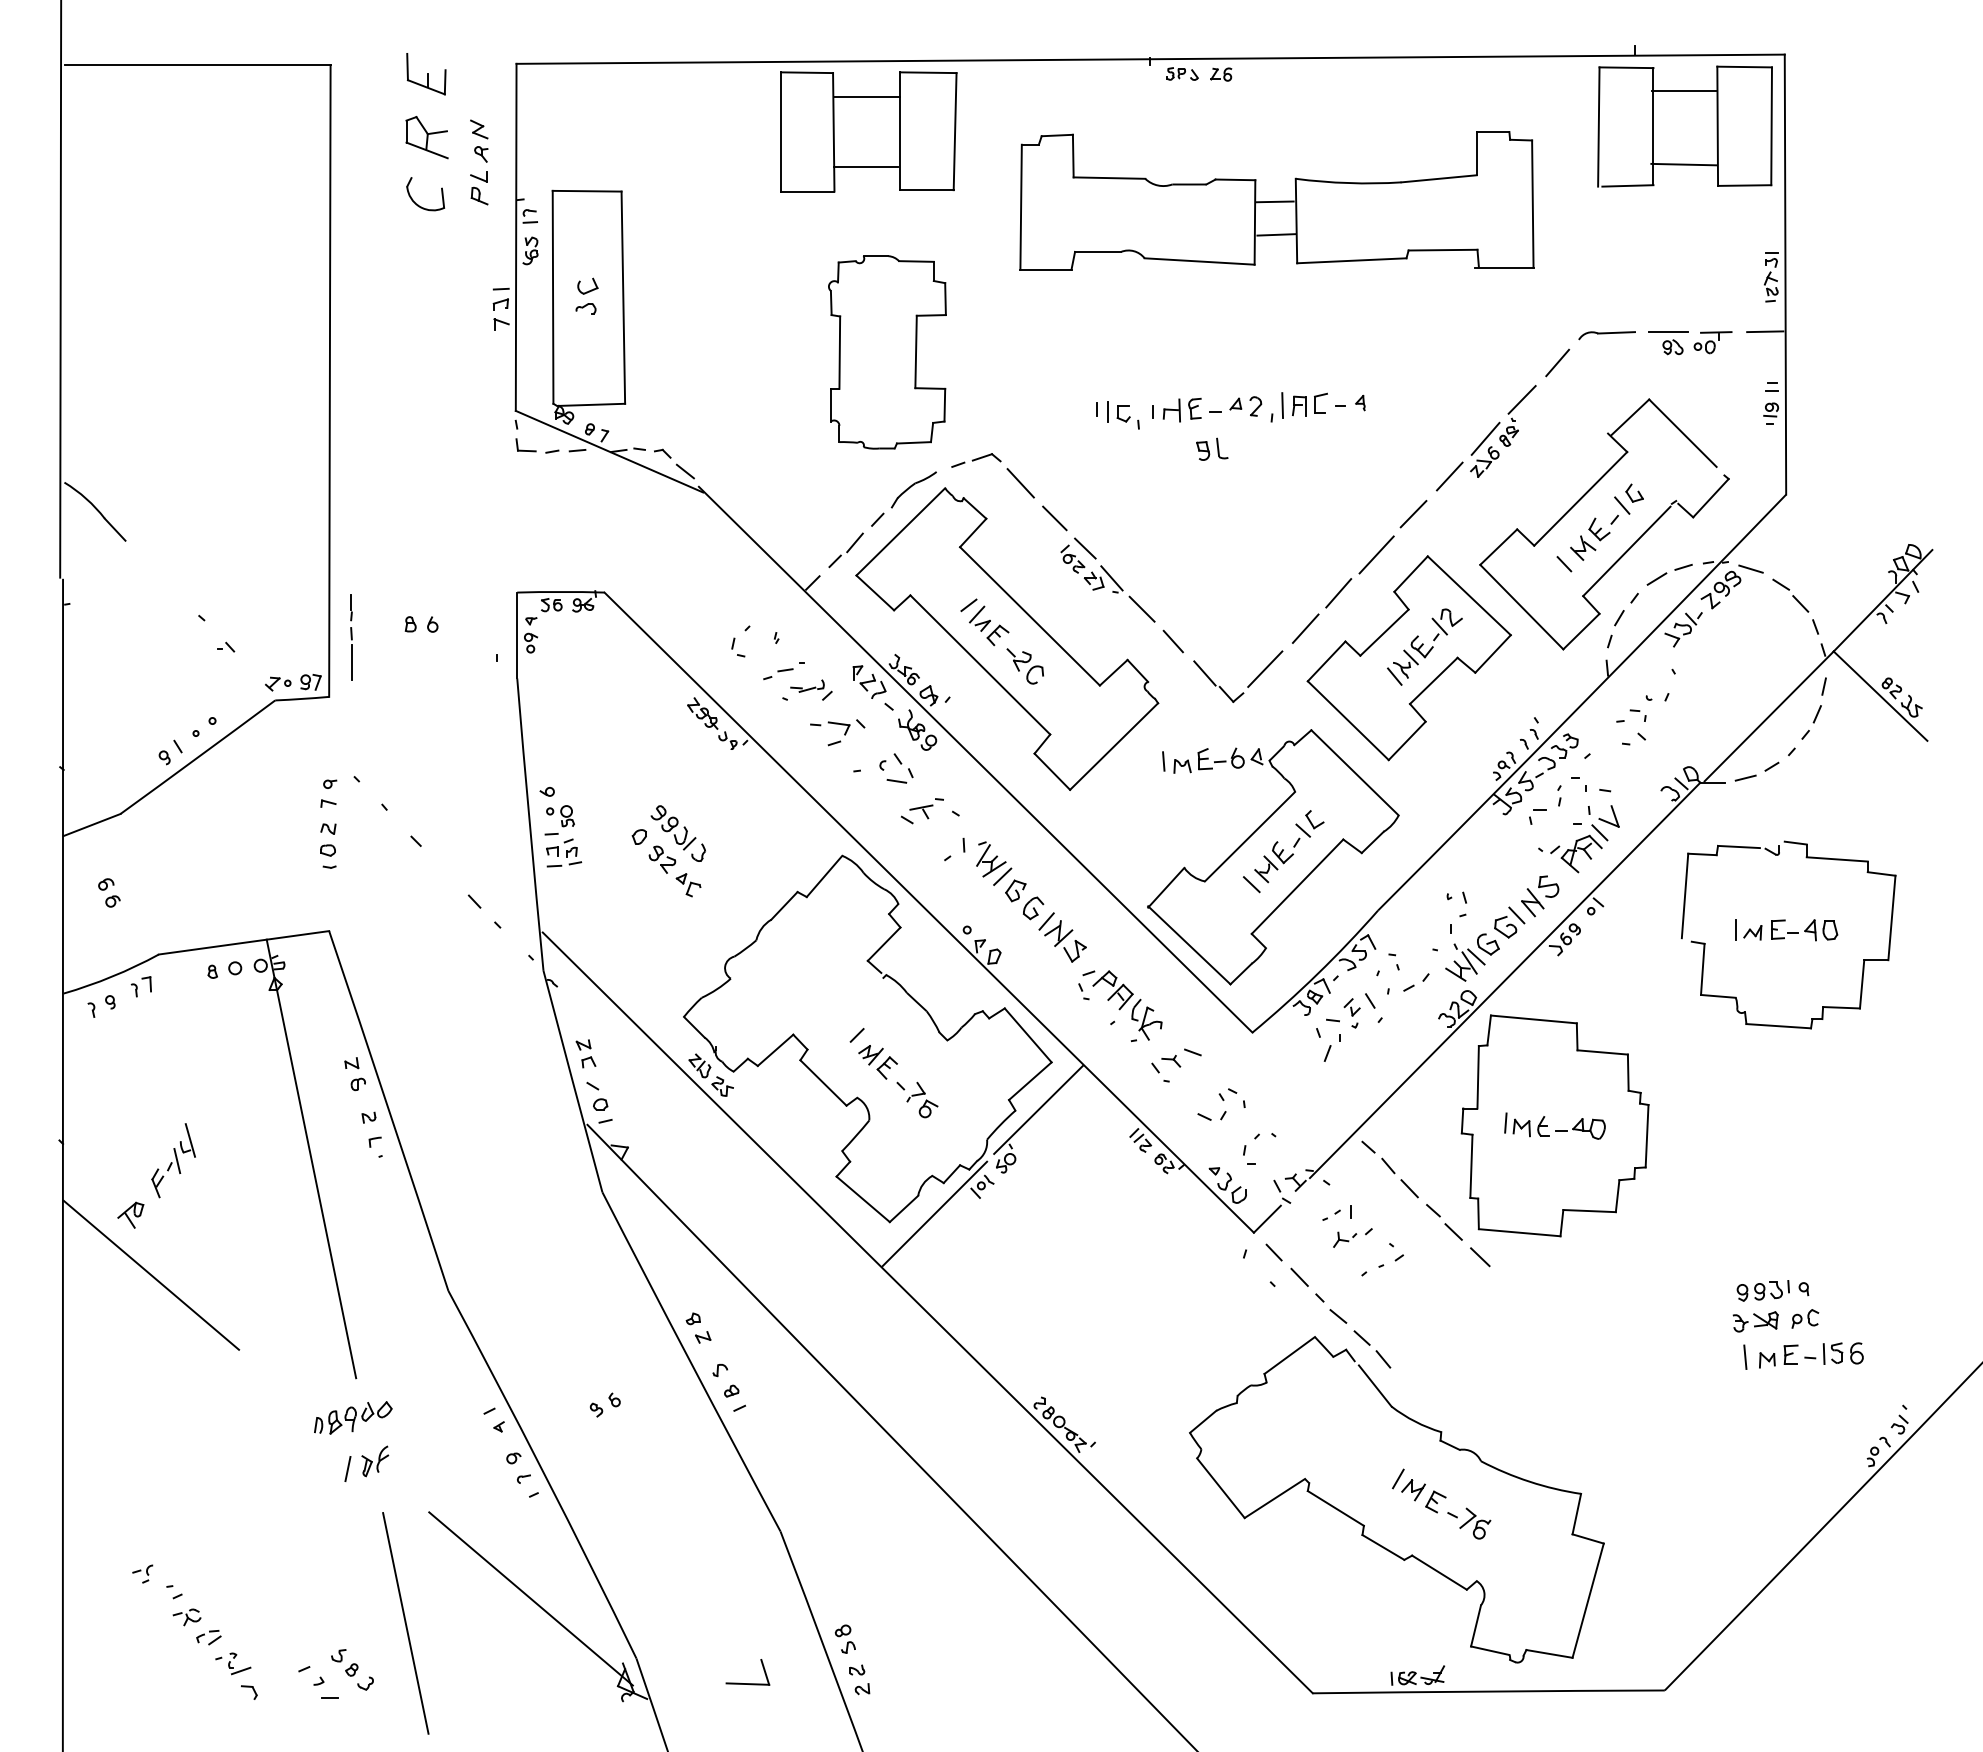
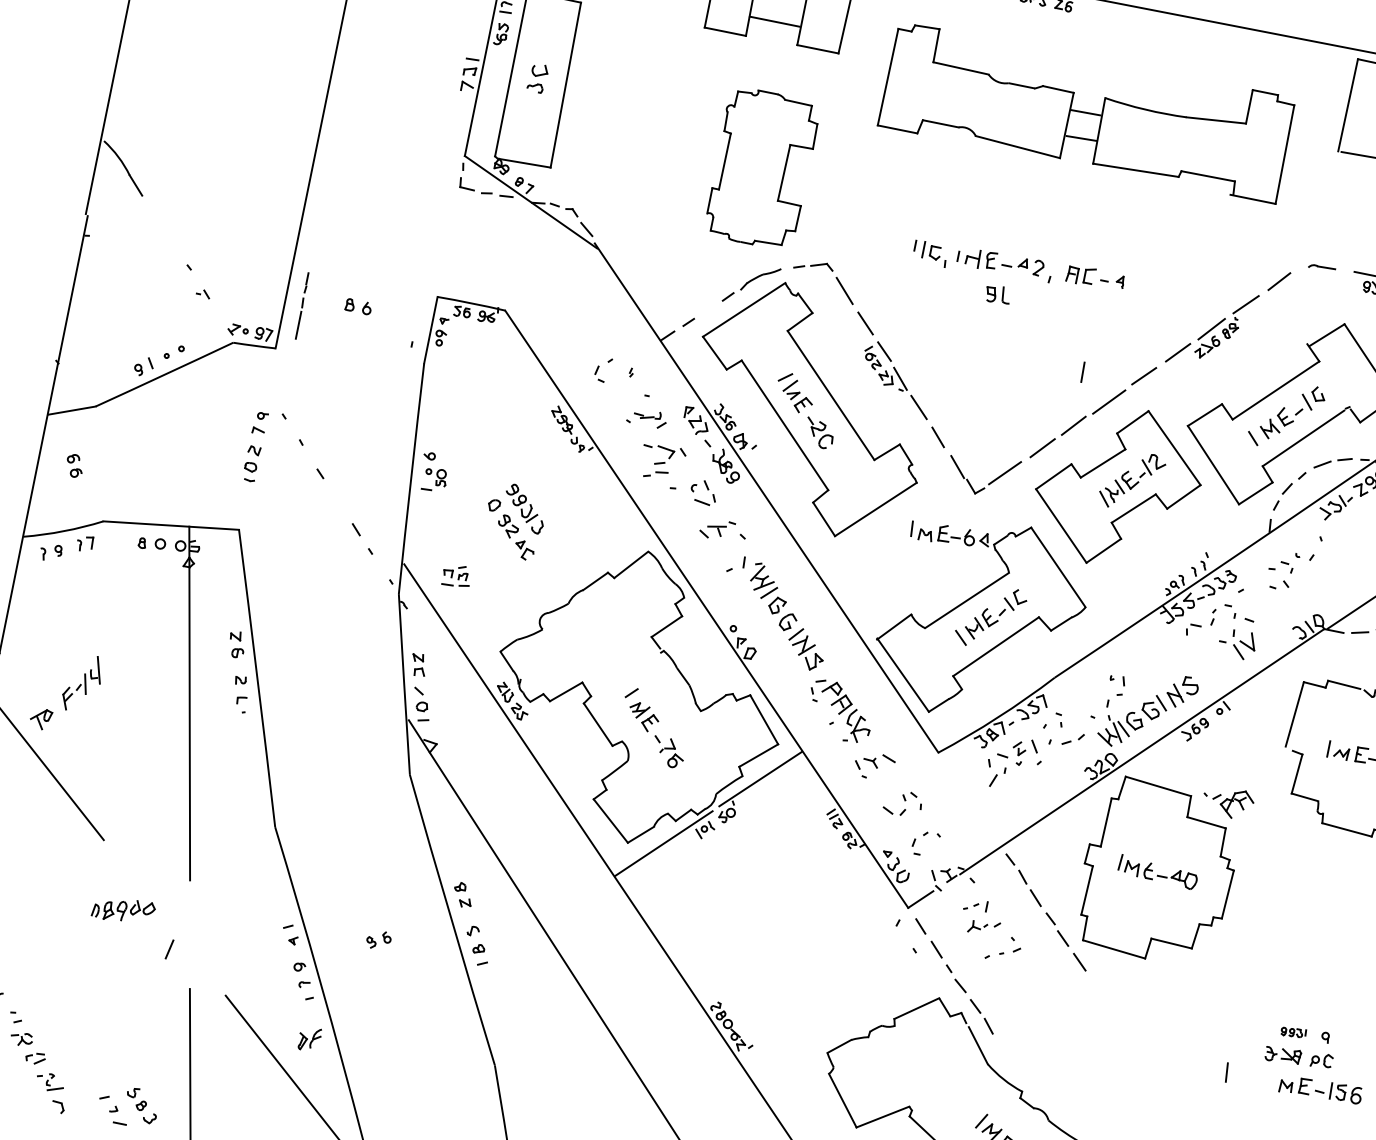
part: (1606, 335) -> (1321, 267), size x0.6
line: (1282, 405) -> (1082, 372), moved
line: (854, 542) -> (706, 310), removed
part: (778, 674) -> (655, 474), moved
part: (564, 852) -> (457, 575), moved
part: (1570, 853) -> (1228, 802), moved
part: (1762, 1290) -> (1293, 1032), size x0.6
line: (1745, 1356) -> (1227, 1071), moved
part: (353, 1417) -> (123, 910), moved
part: (375, 1461) -> (309, 1039), moved

